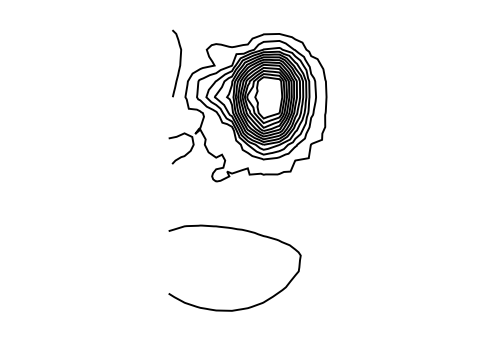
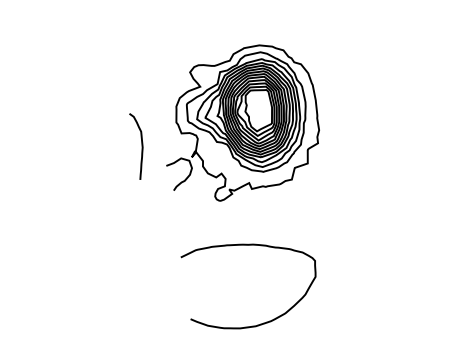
curve: (179, 63) -> (141, 145), moved

